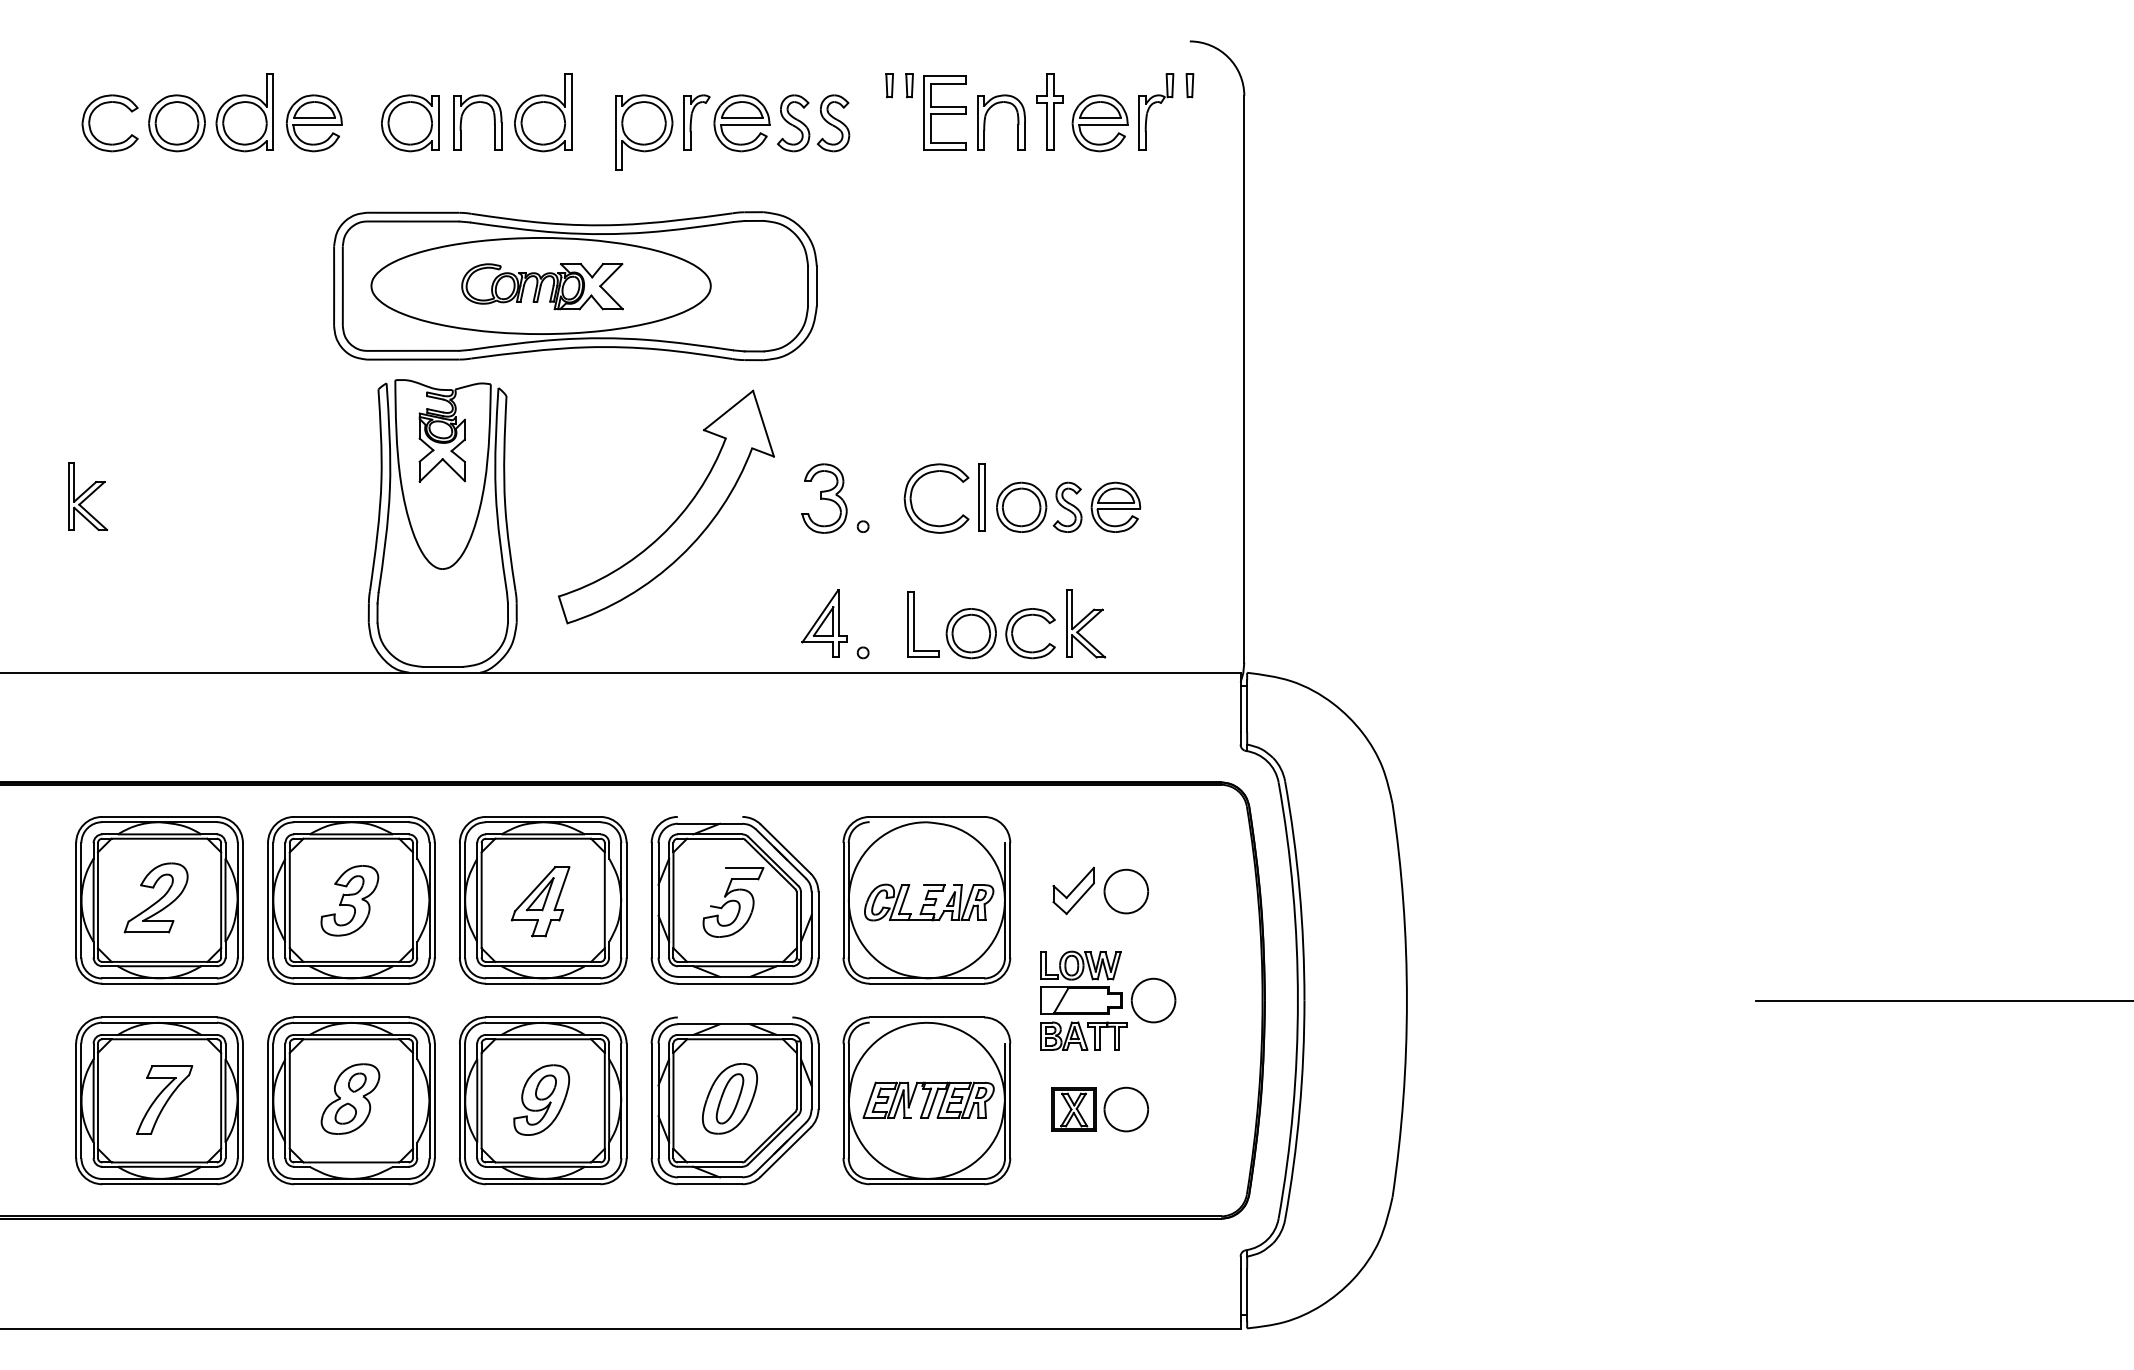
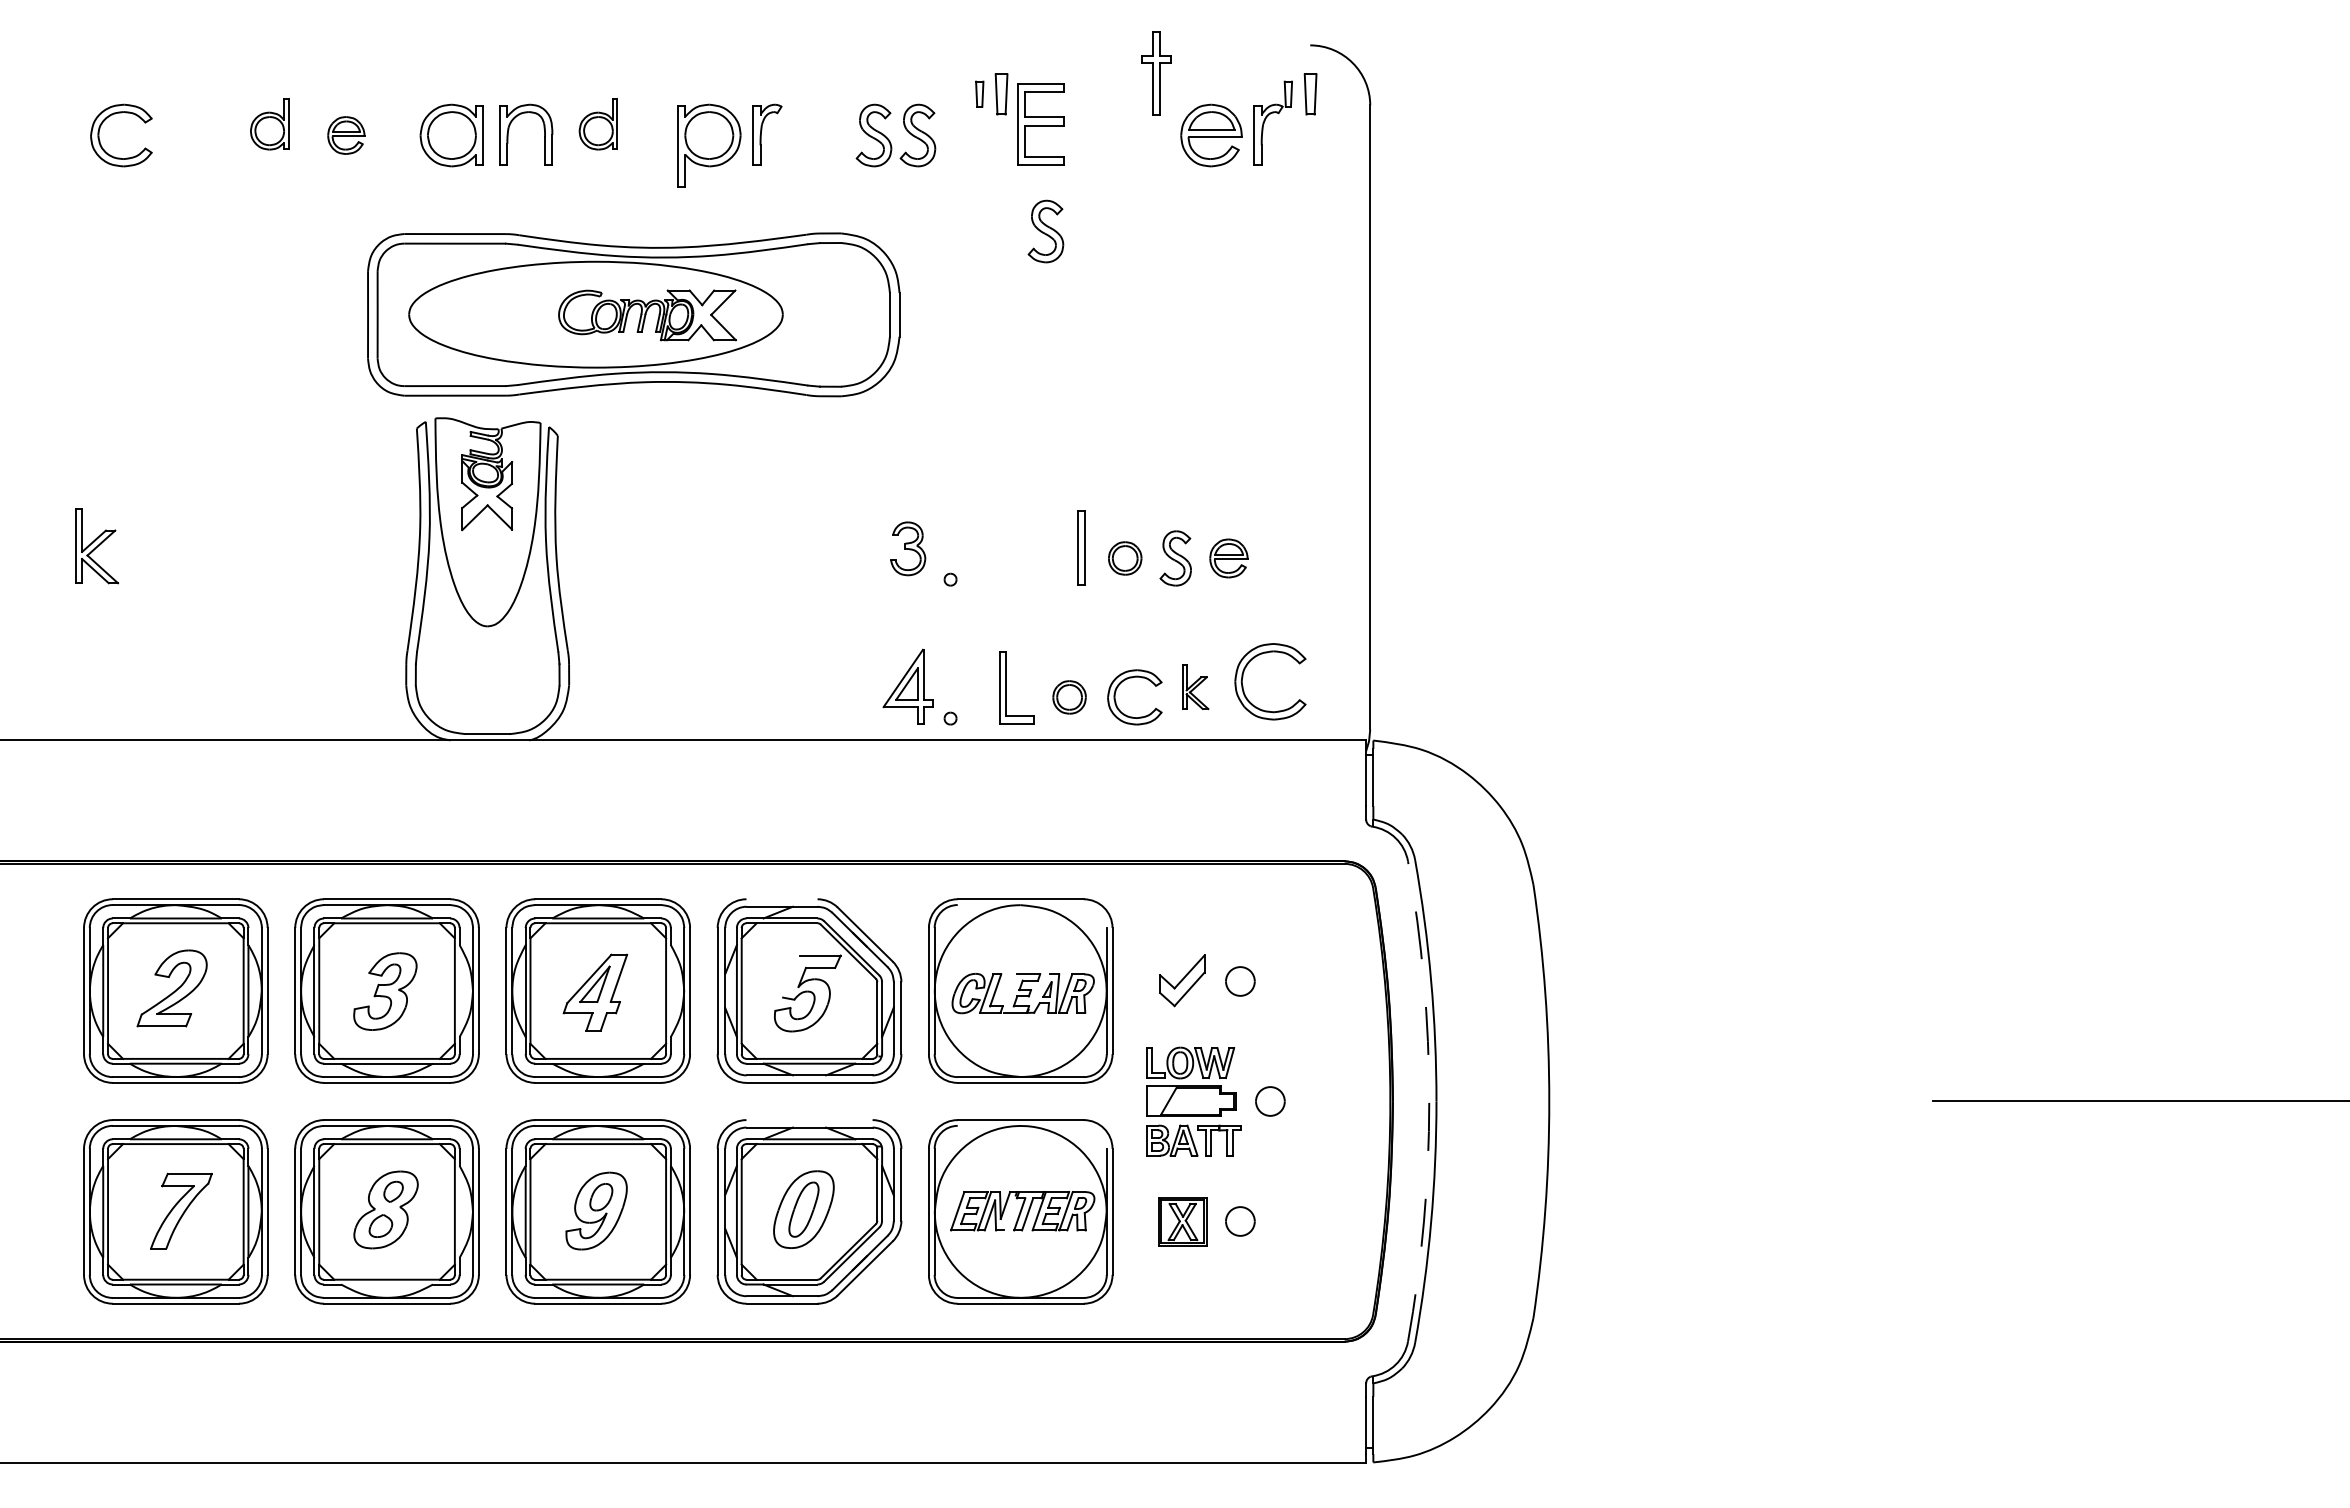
part: (909, 85) -> (1001, 93), size x1.6
part: (1189, 85) -> (1309, 93), size x1.6
part: (1050, 112) -> (1156, 73), moved
part: (244, 113) -> (269, 124), size x0.6
part: (543, 113) -> (598, 124), size x0.6
part: (985, 122) -> (1085, 134), removed
part: (176, 123) -> (194, 135), removed
part: (314, 123) -> (346, 135), size x0.6
part: (741, 123) -> (816, 135), removed
part: (949, 210) -> (1045, 231), added
part: (542, 286) -> (647, 315), moved
part: (912, 494) -> (1243, 677), moved
part: (824, 498) -> (908, 548), size x0.7
part: (1022, 507) -> (1125, 558), size x0.6
part: (1115, 507) -> (1228, 558), size x0.7
part: (678, 515) -> (747, 567), removed
part: (1085, 623) -> (1195, 686), size x0.6
part: (971, 633) -> (1069, 697), size x0.6
part: (1126, 891) -> (1240, 981), size x0.6
part: (1153, 1000) -> (1270, 1101), size x0.6
arc: (1298, 1000) -> (1429, 1101), solid -> dashed
part: (1126, 1109) -> (1240, 1221), size x0.6

